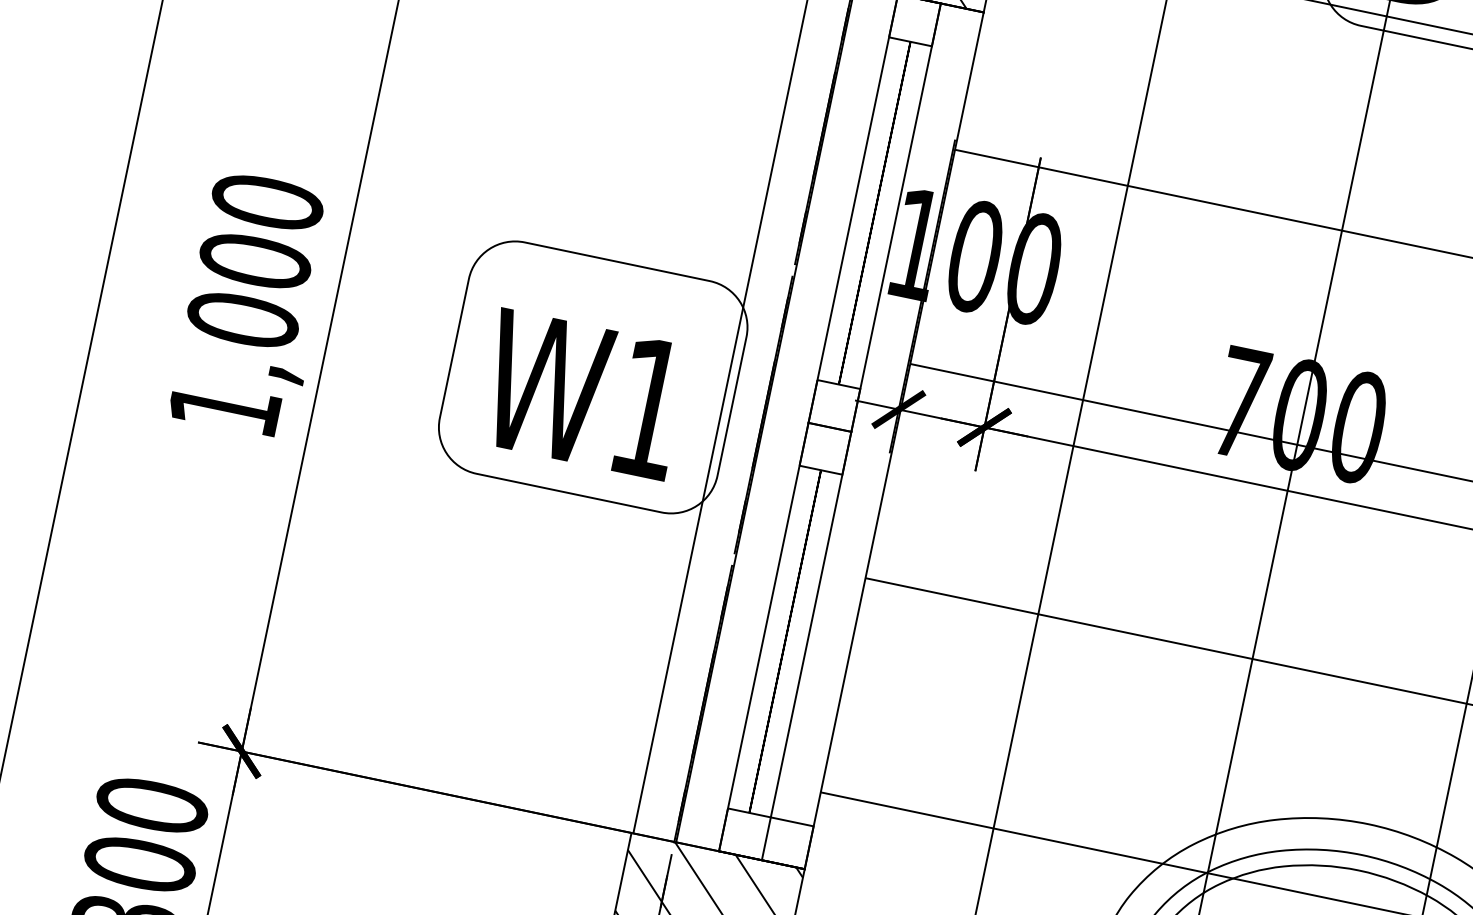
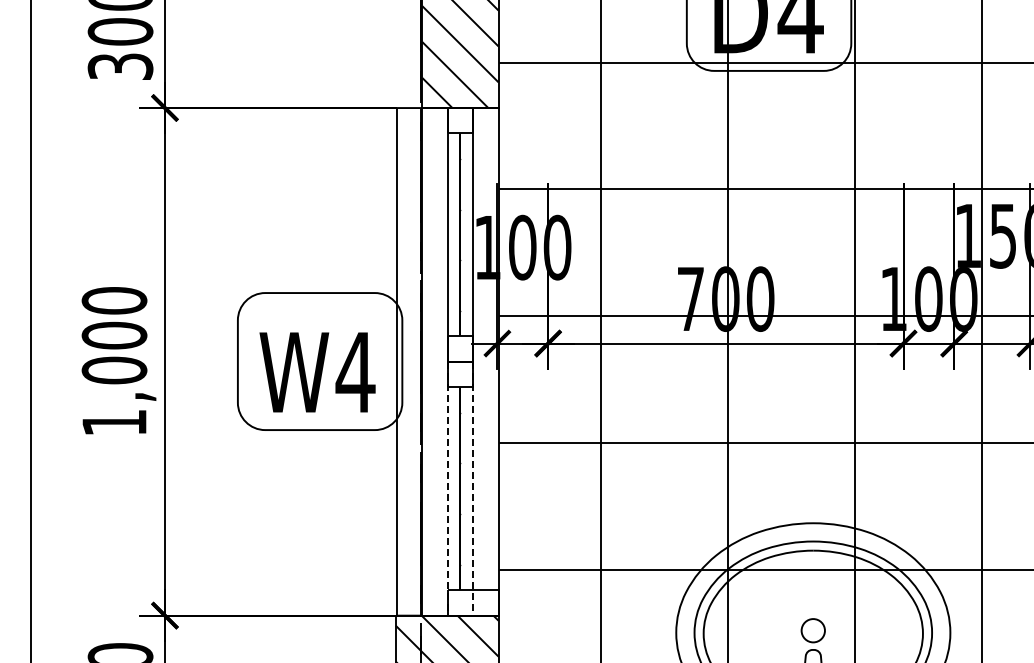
text: (649, 408) -> (355, 372), W1 -> W4
line: (763, 636) -> (447, 488), solid -> dashed
line: (807, 645) -> (473, 488), solid -> dashed

